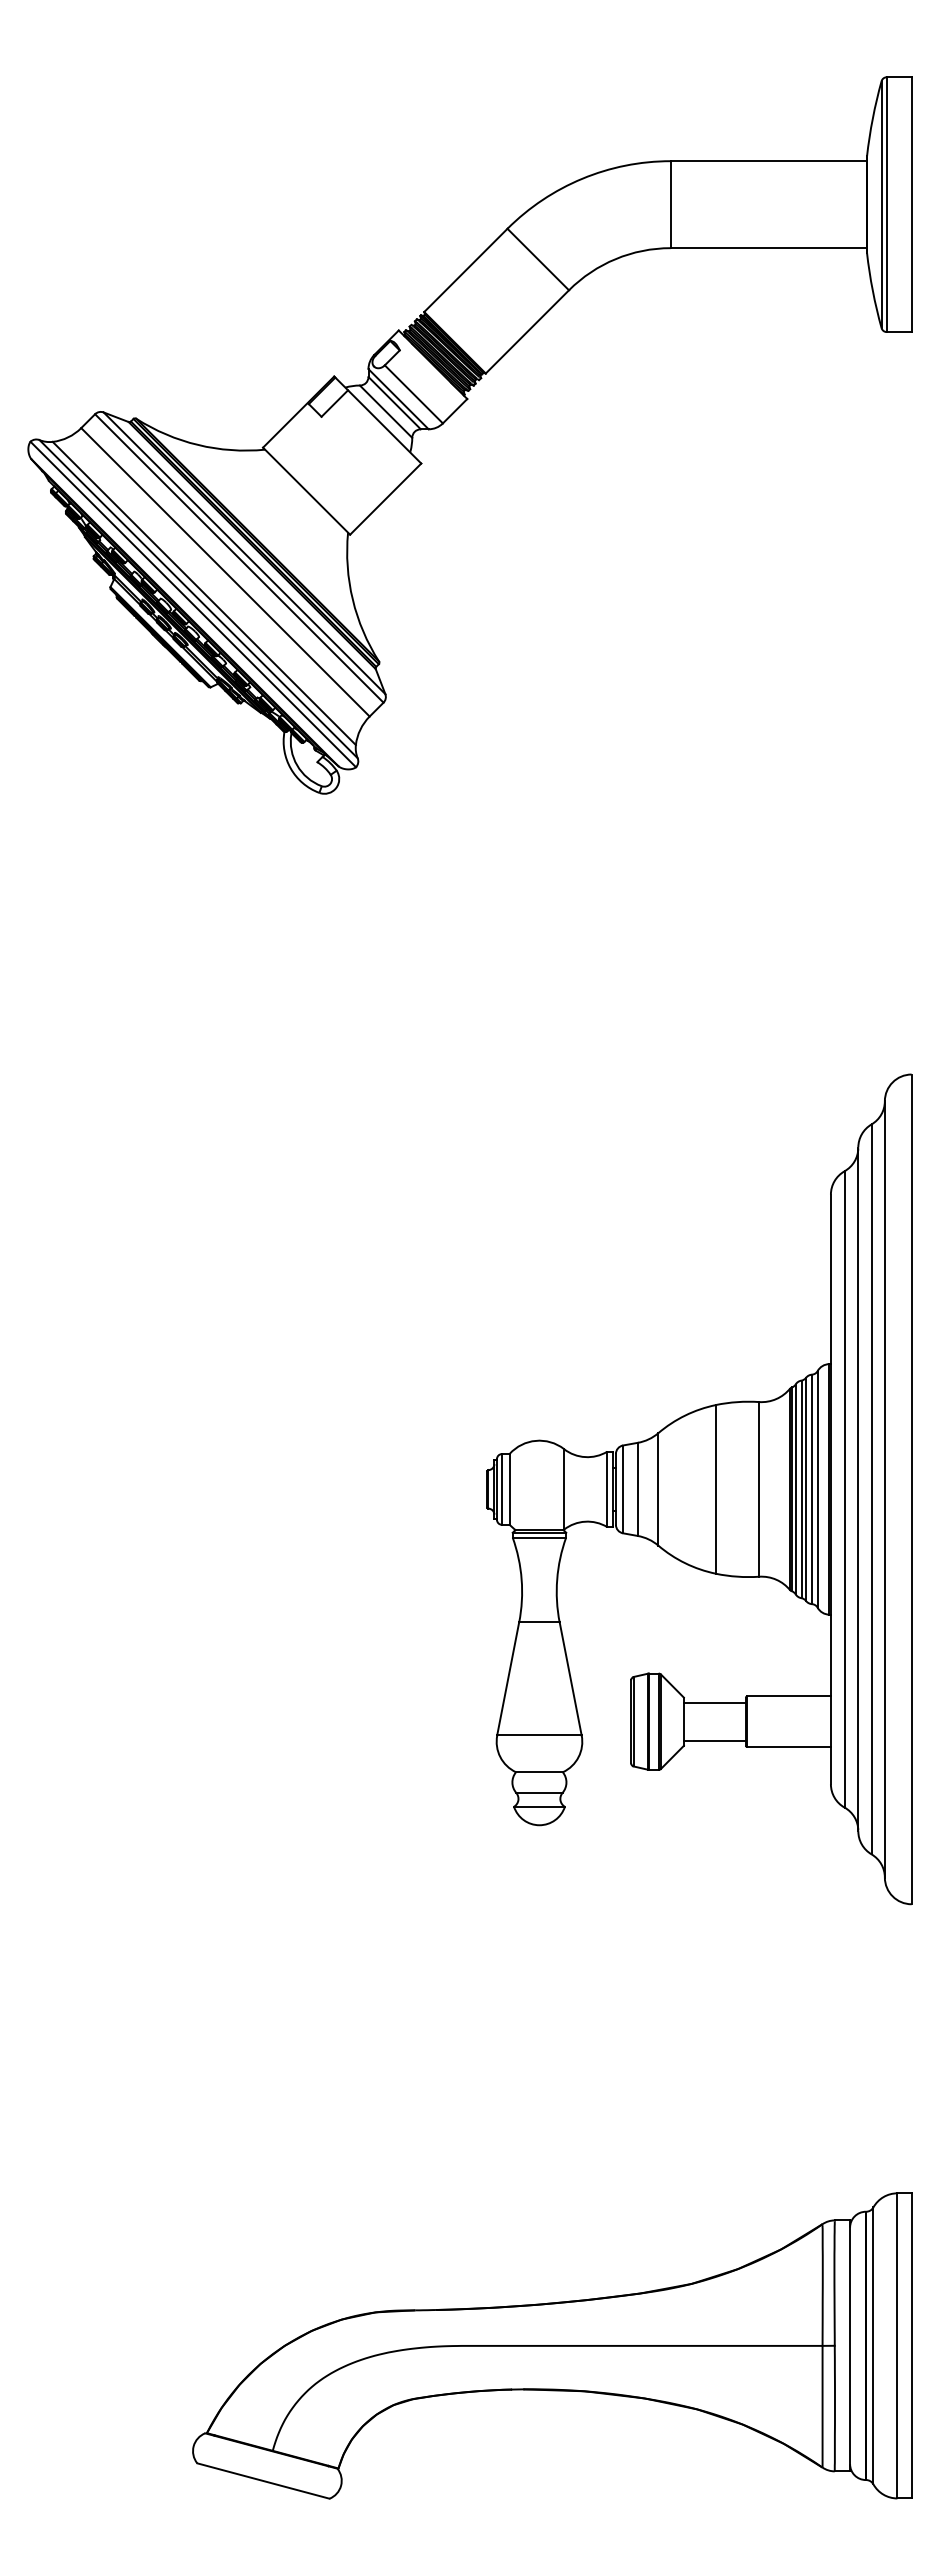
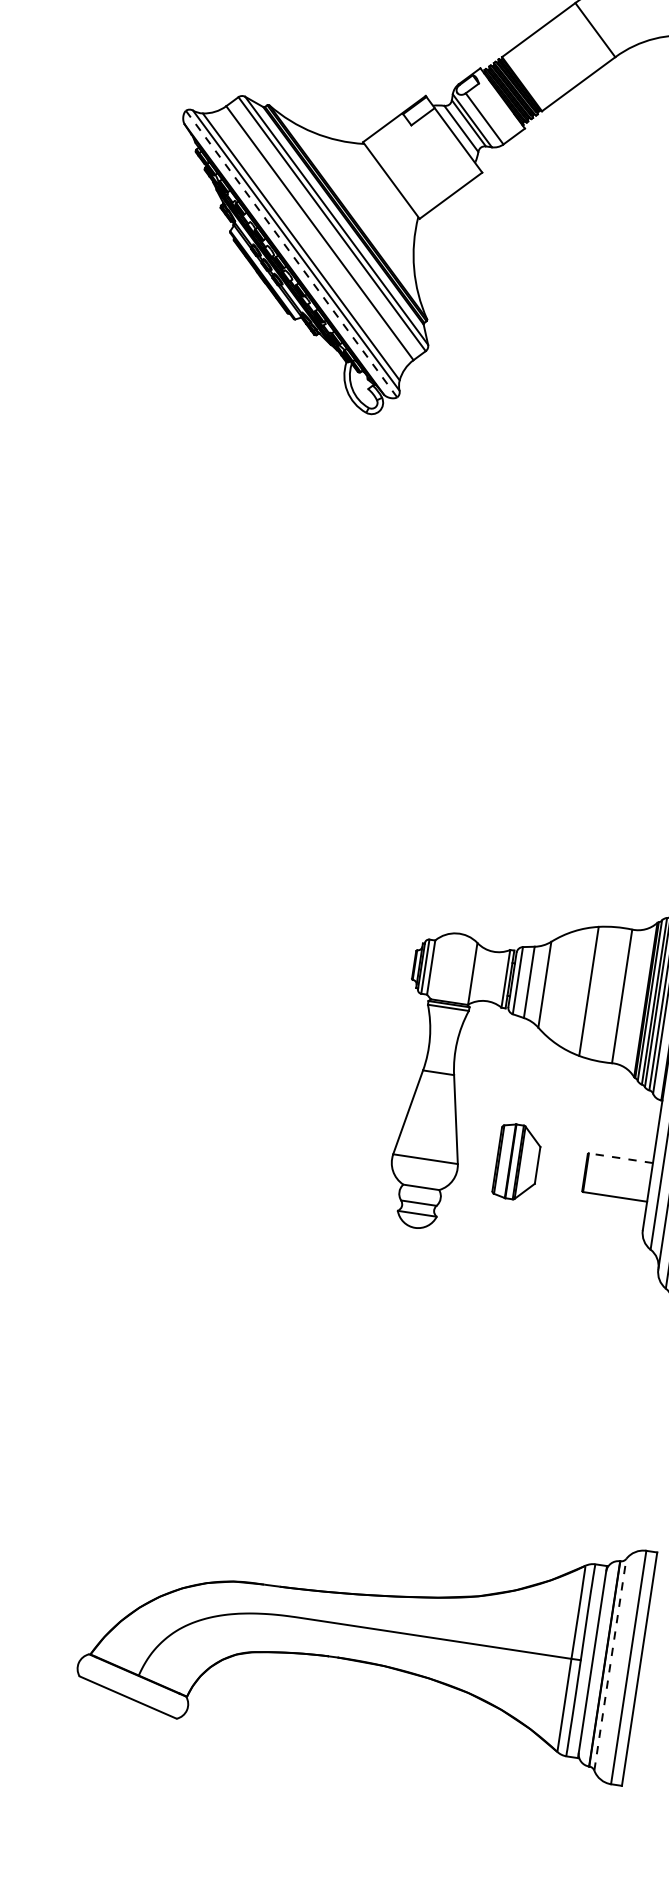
line: (193, 604) -> (291, 254), solid -> dashed
line: (789, 1696) -> (621, 1158), solid -> dashed
line: (714, 1702) -> (563, 1154), removed
line: (714, 1740) -> (558, 1183), removed
line: (873, 2345) -> (610, 1664), solid -> dashed

